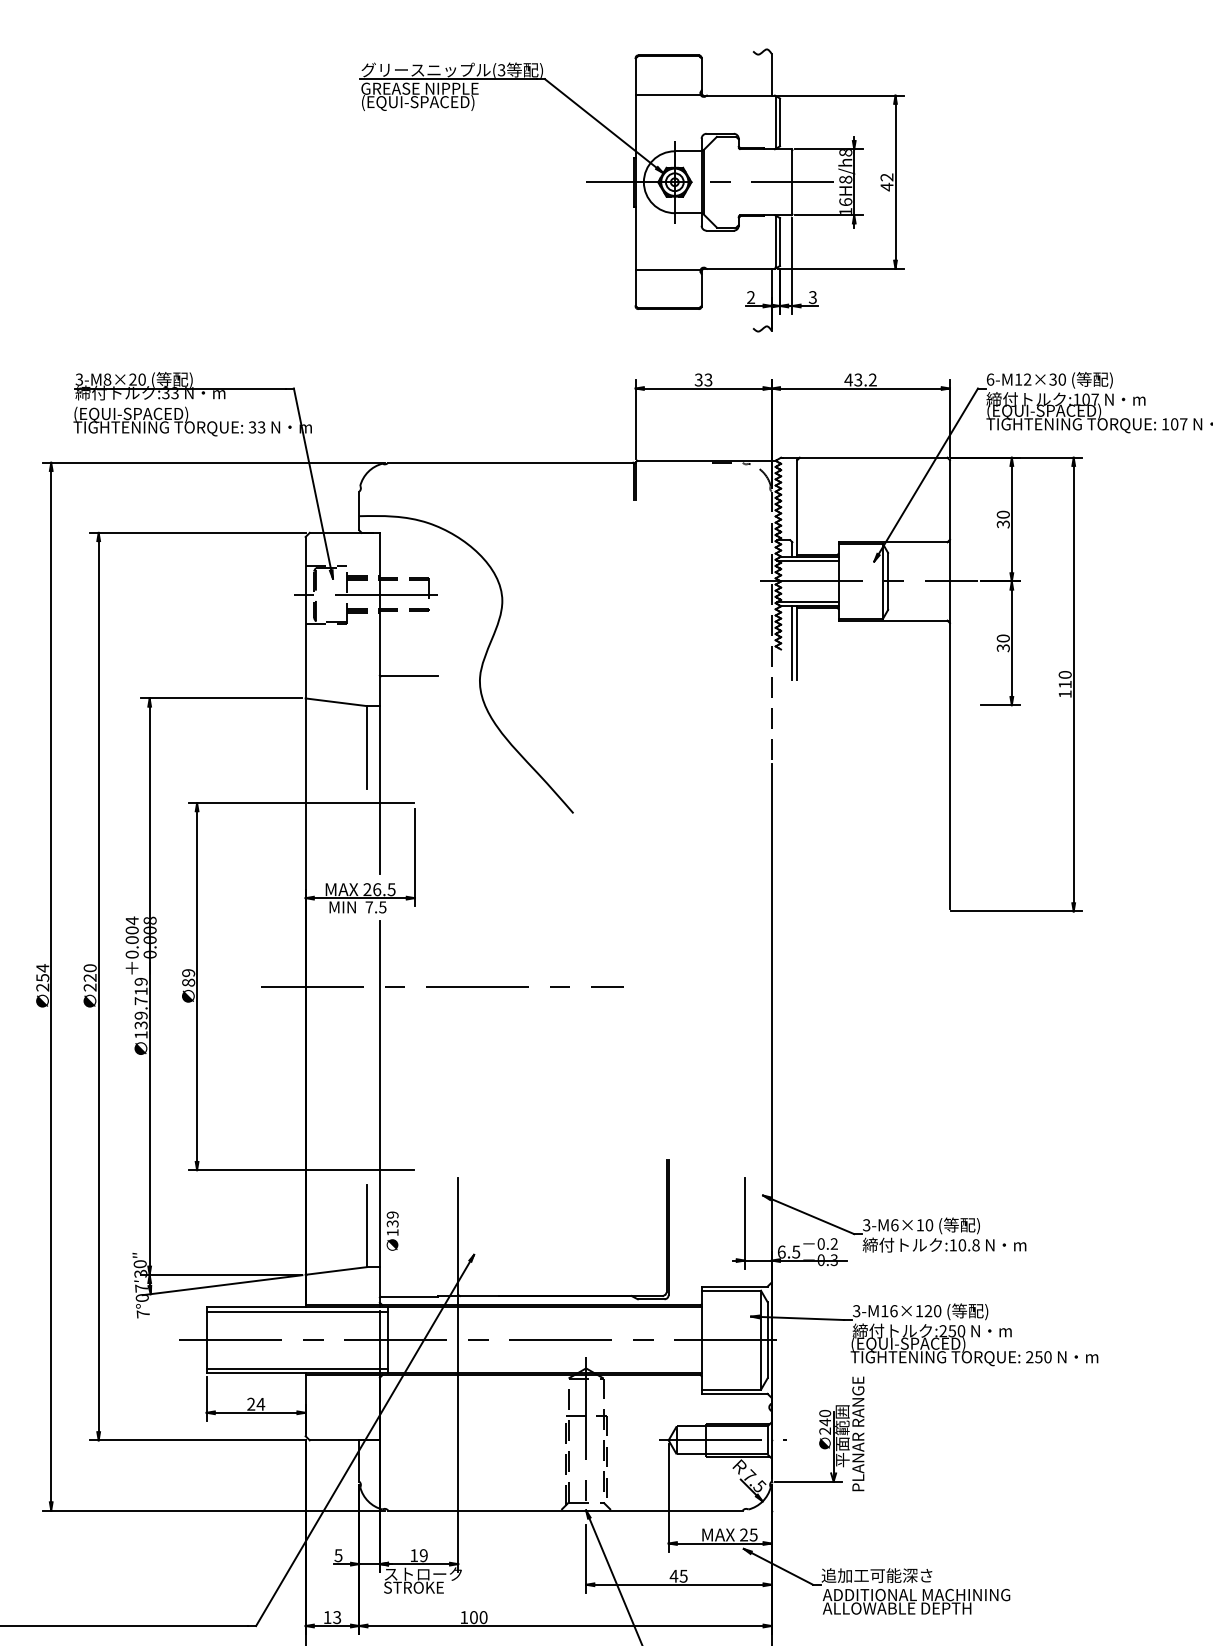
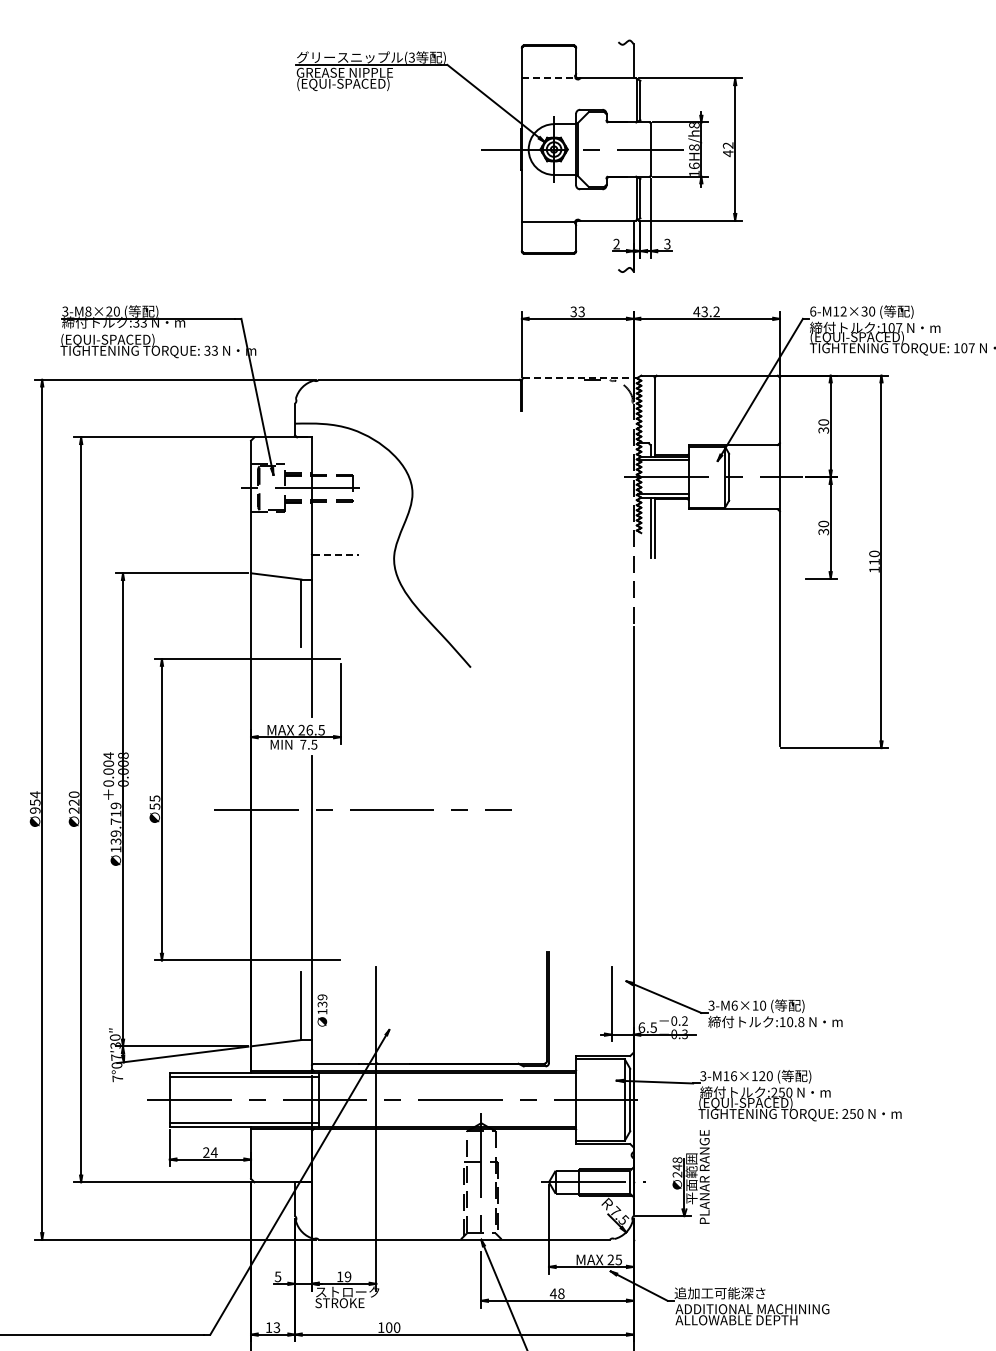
line: (668, 94) -> (548, 77), solid -> dashed
line: (707, 461) -> (580, 378), solid -> dashed
line: (409, 676) -> (336, 555), solid -> dashed
text: (188, 977) -> (154, 802), 89 -> 55
text: (43, 987) -> (35, 810), 254 -> 954
text: (825, 1413) -> (677, 1160), 240 -> 248
text: (683, 1575) -> (561, 1293), 45 -> 48

